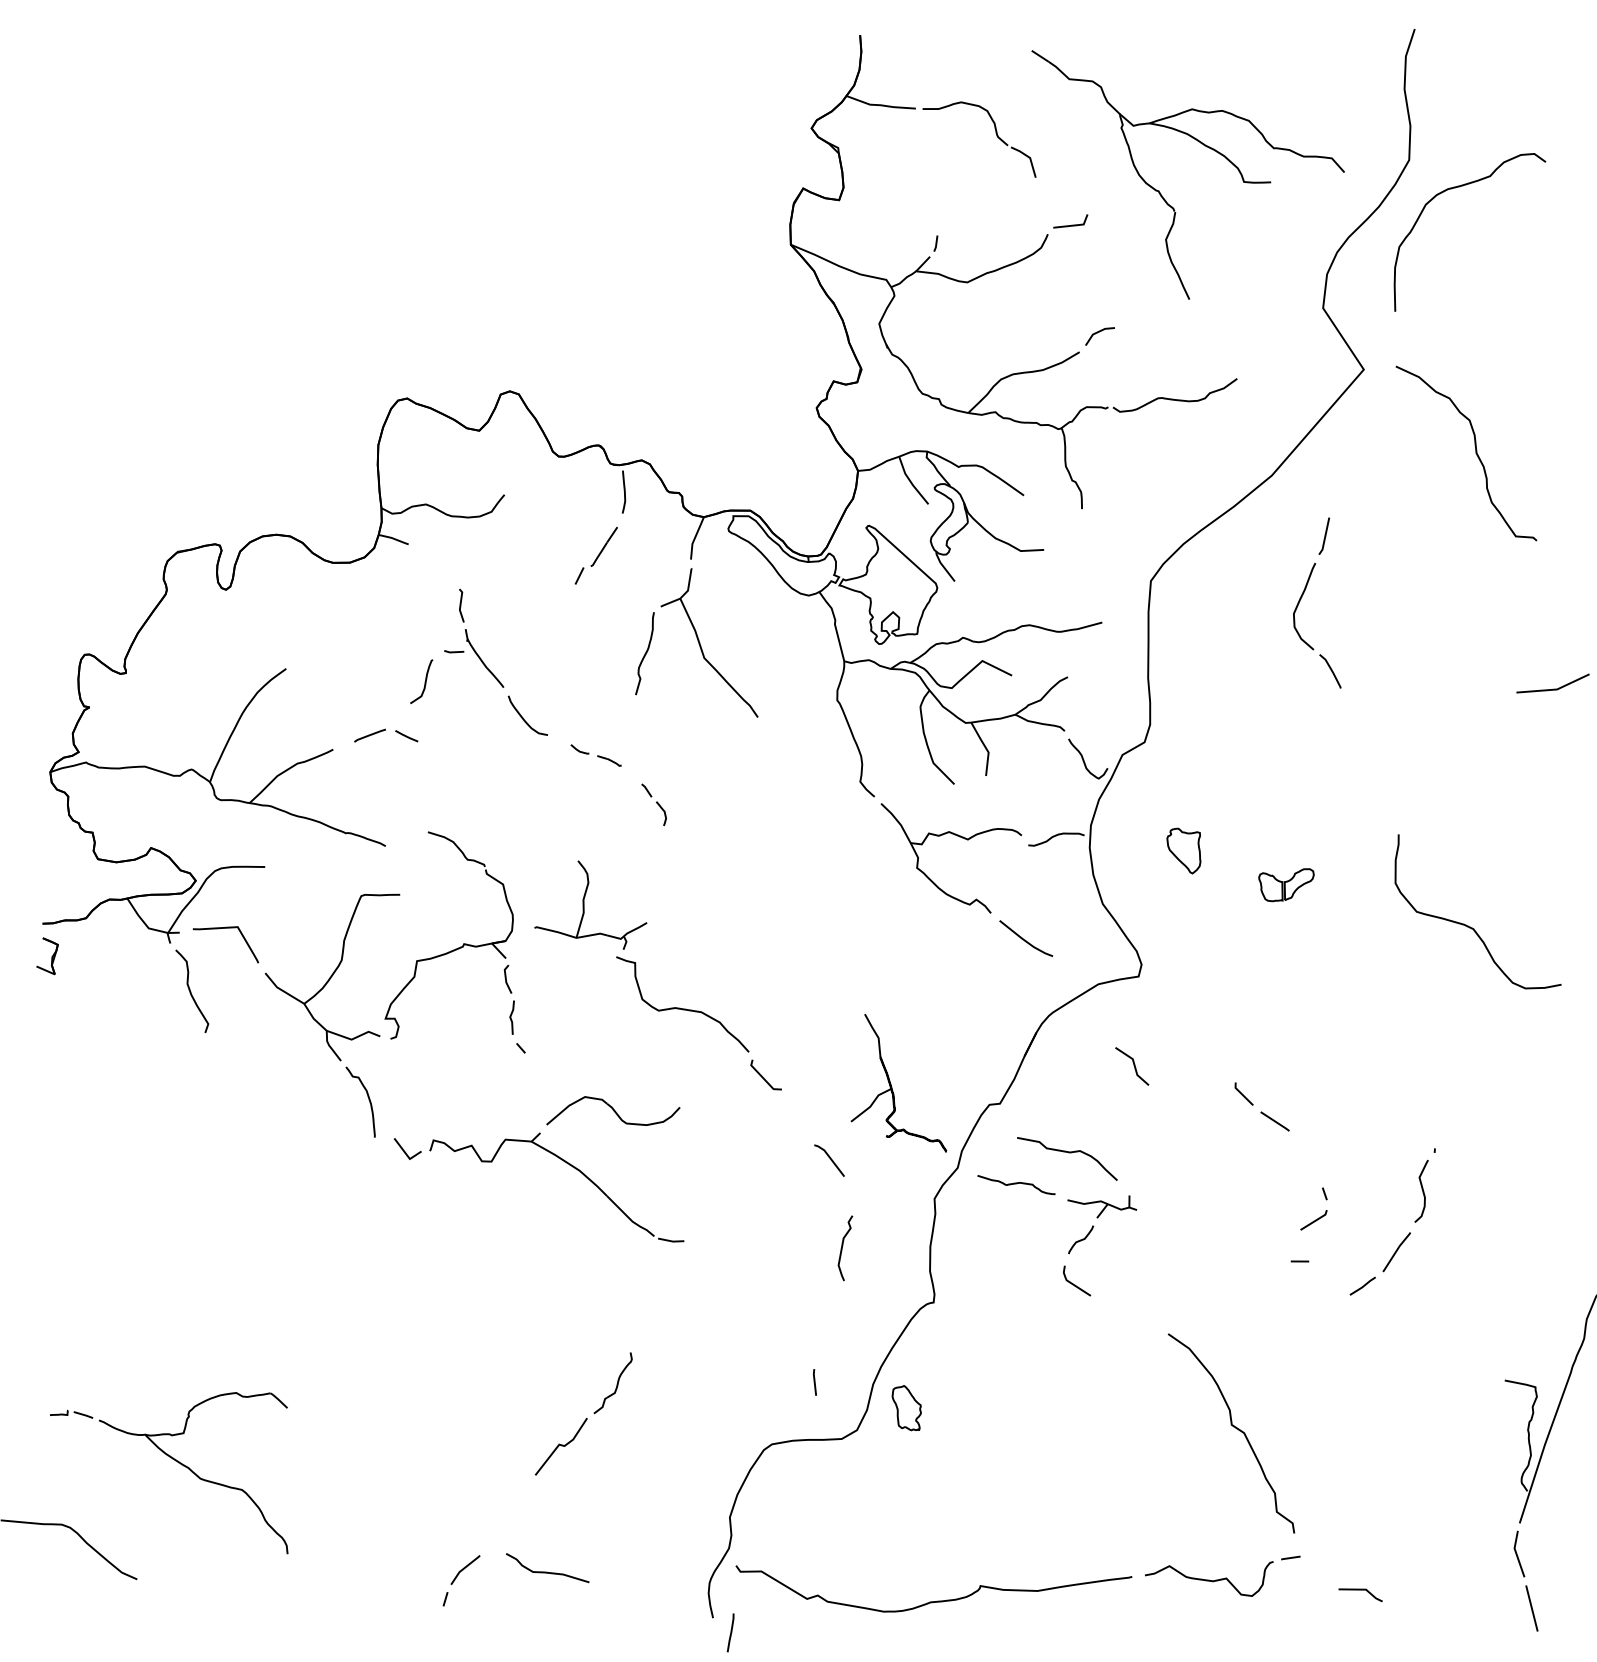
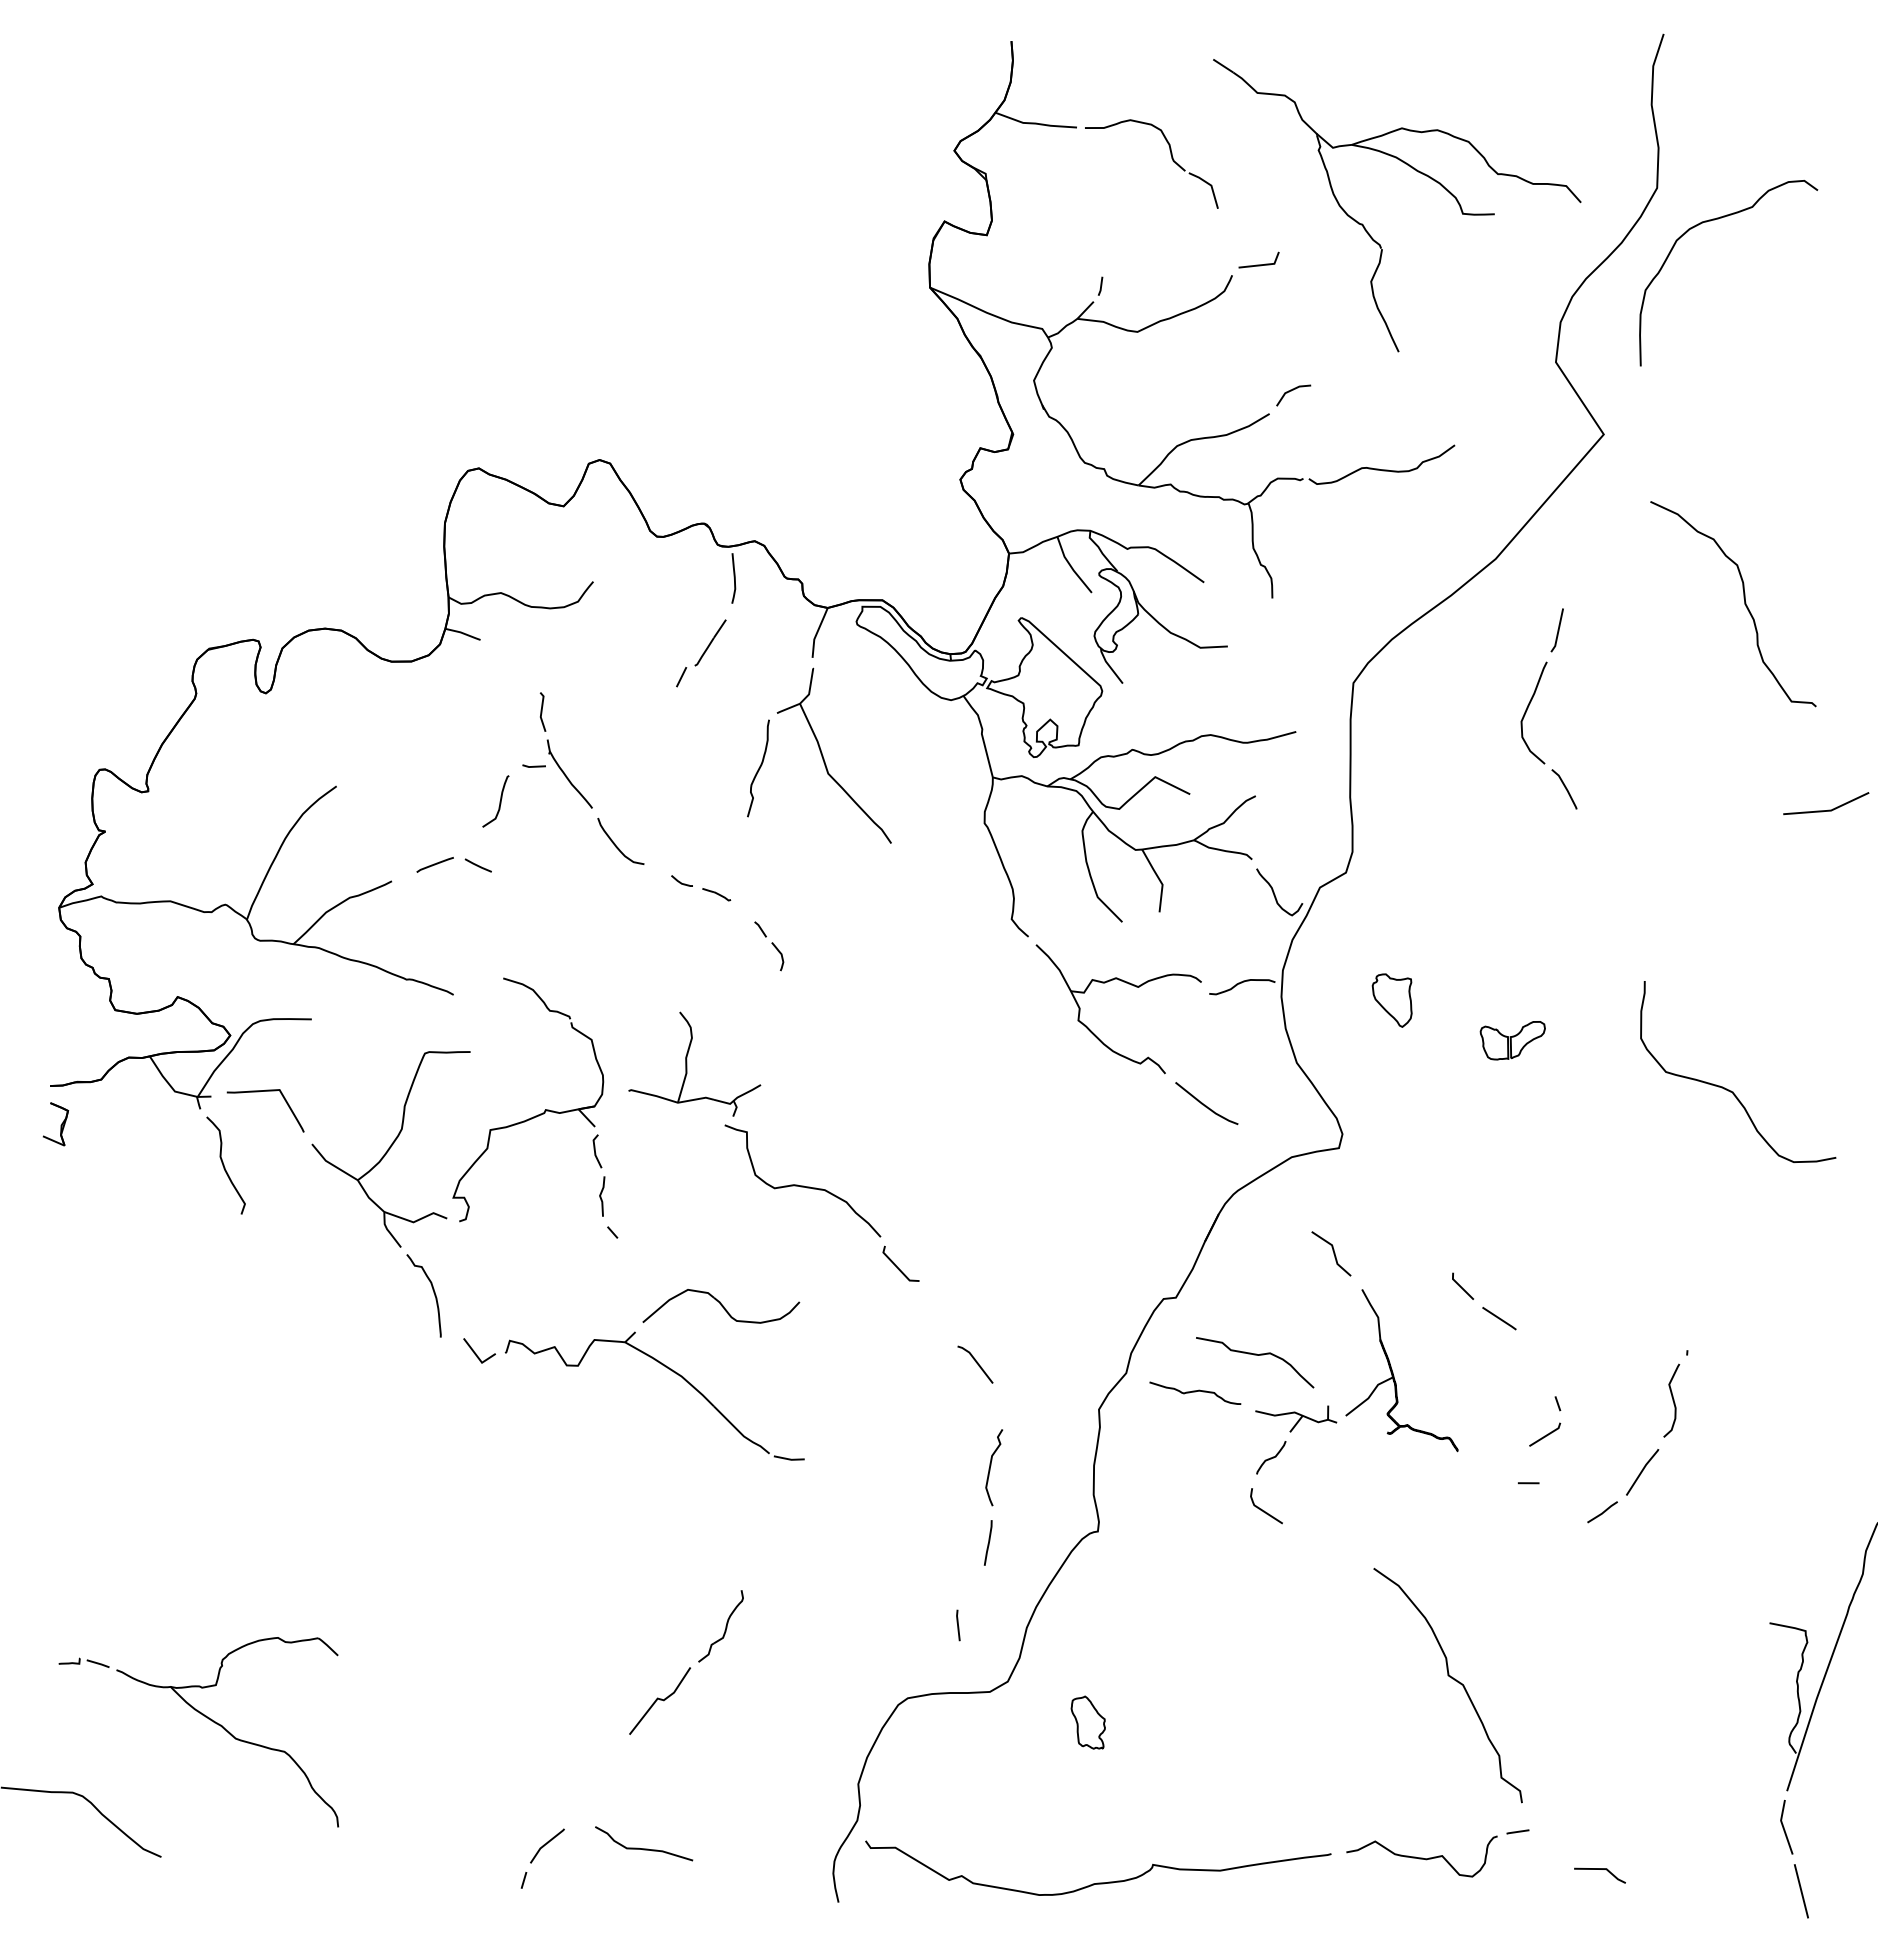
curve: (1475, 453) -> (1744, 604), moved
part: (891, 1084) -> (1393, 1372), moved
part: (906, 1407) -> (1087, 1722), moved
line: (730, 1632) -> (988, 1542), moved

